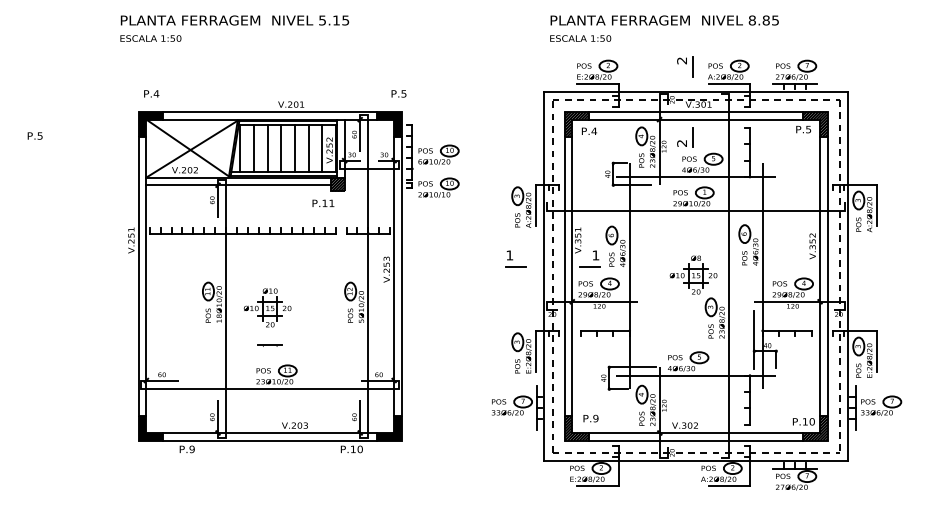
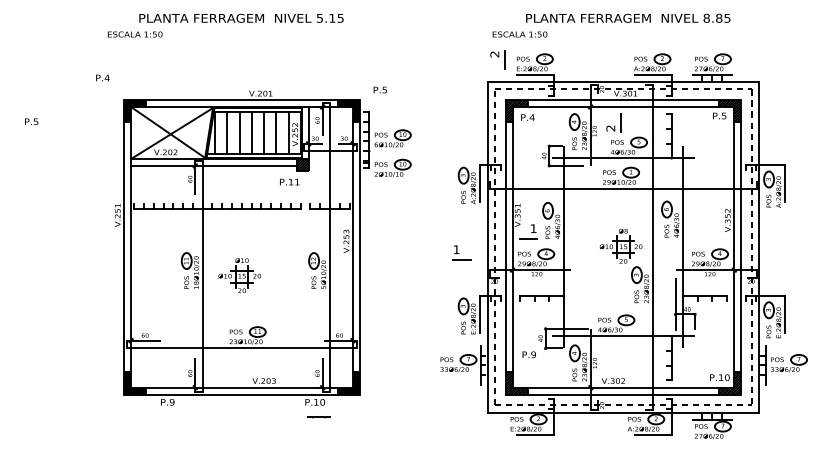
text: (234, 19) -> (241, 17), moved
text: (664, 19) -> (628, 17), moved
part: (685, 66) -> (497, 59), moved
text: (151, 93) -> (102, 77), moved
text: (398, 93) -> (379, 89), moved
part: (515, 258) -> (461, 252), moved
line: (269, 345) -> (318, 417), moved
text: (590, 418) -> (528, 354), moved

